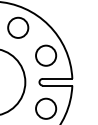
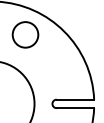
circle: (46, 55) -> (61, 69), removed

